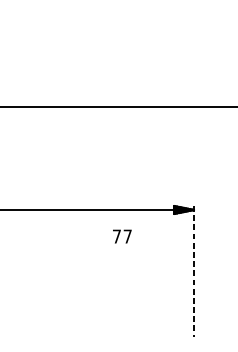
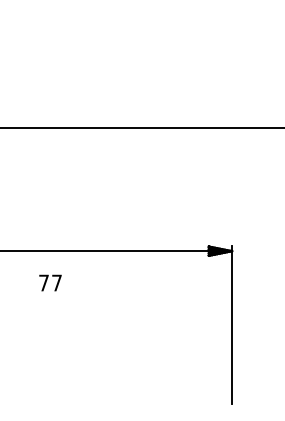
text: (122, 236) -> (50, 282), moved
line: (194, 272) -> (232, 325), dashed -> solid

